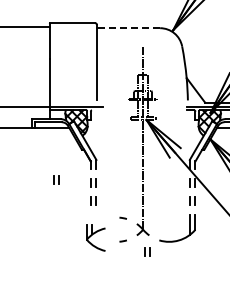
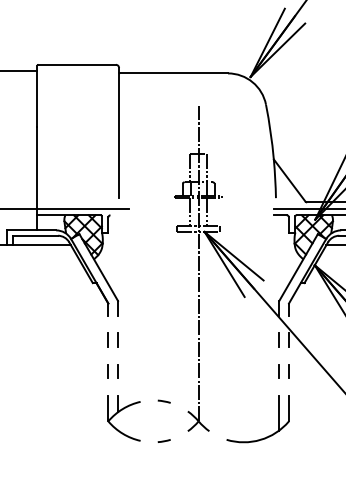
line: (129, 28) -> (175, 73), dashed -> solid
part: (56, 179) -> (49, 334), removed
part: (95, 237) -> (123, 417), moved
part: (147, 251) -> (206, 458), removed

